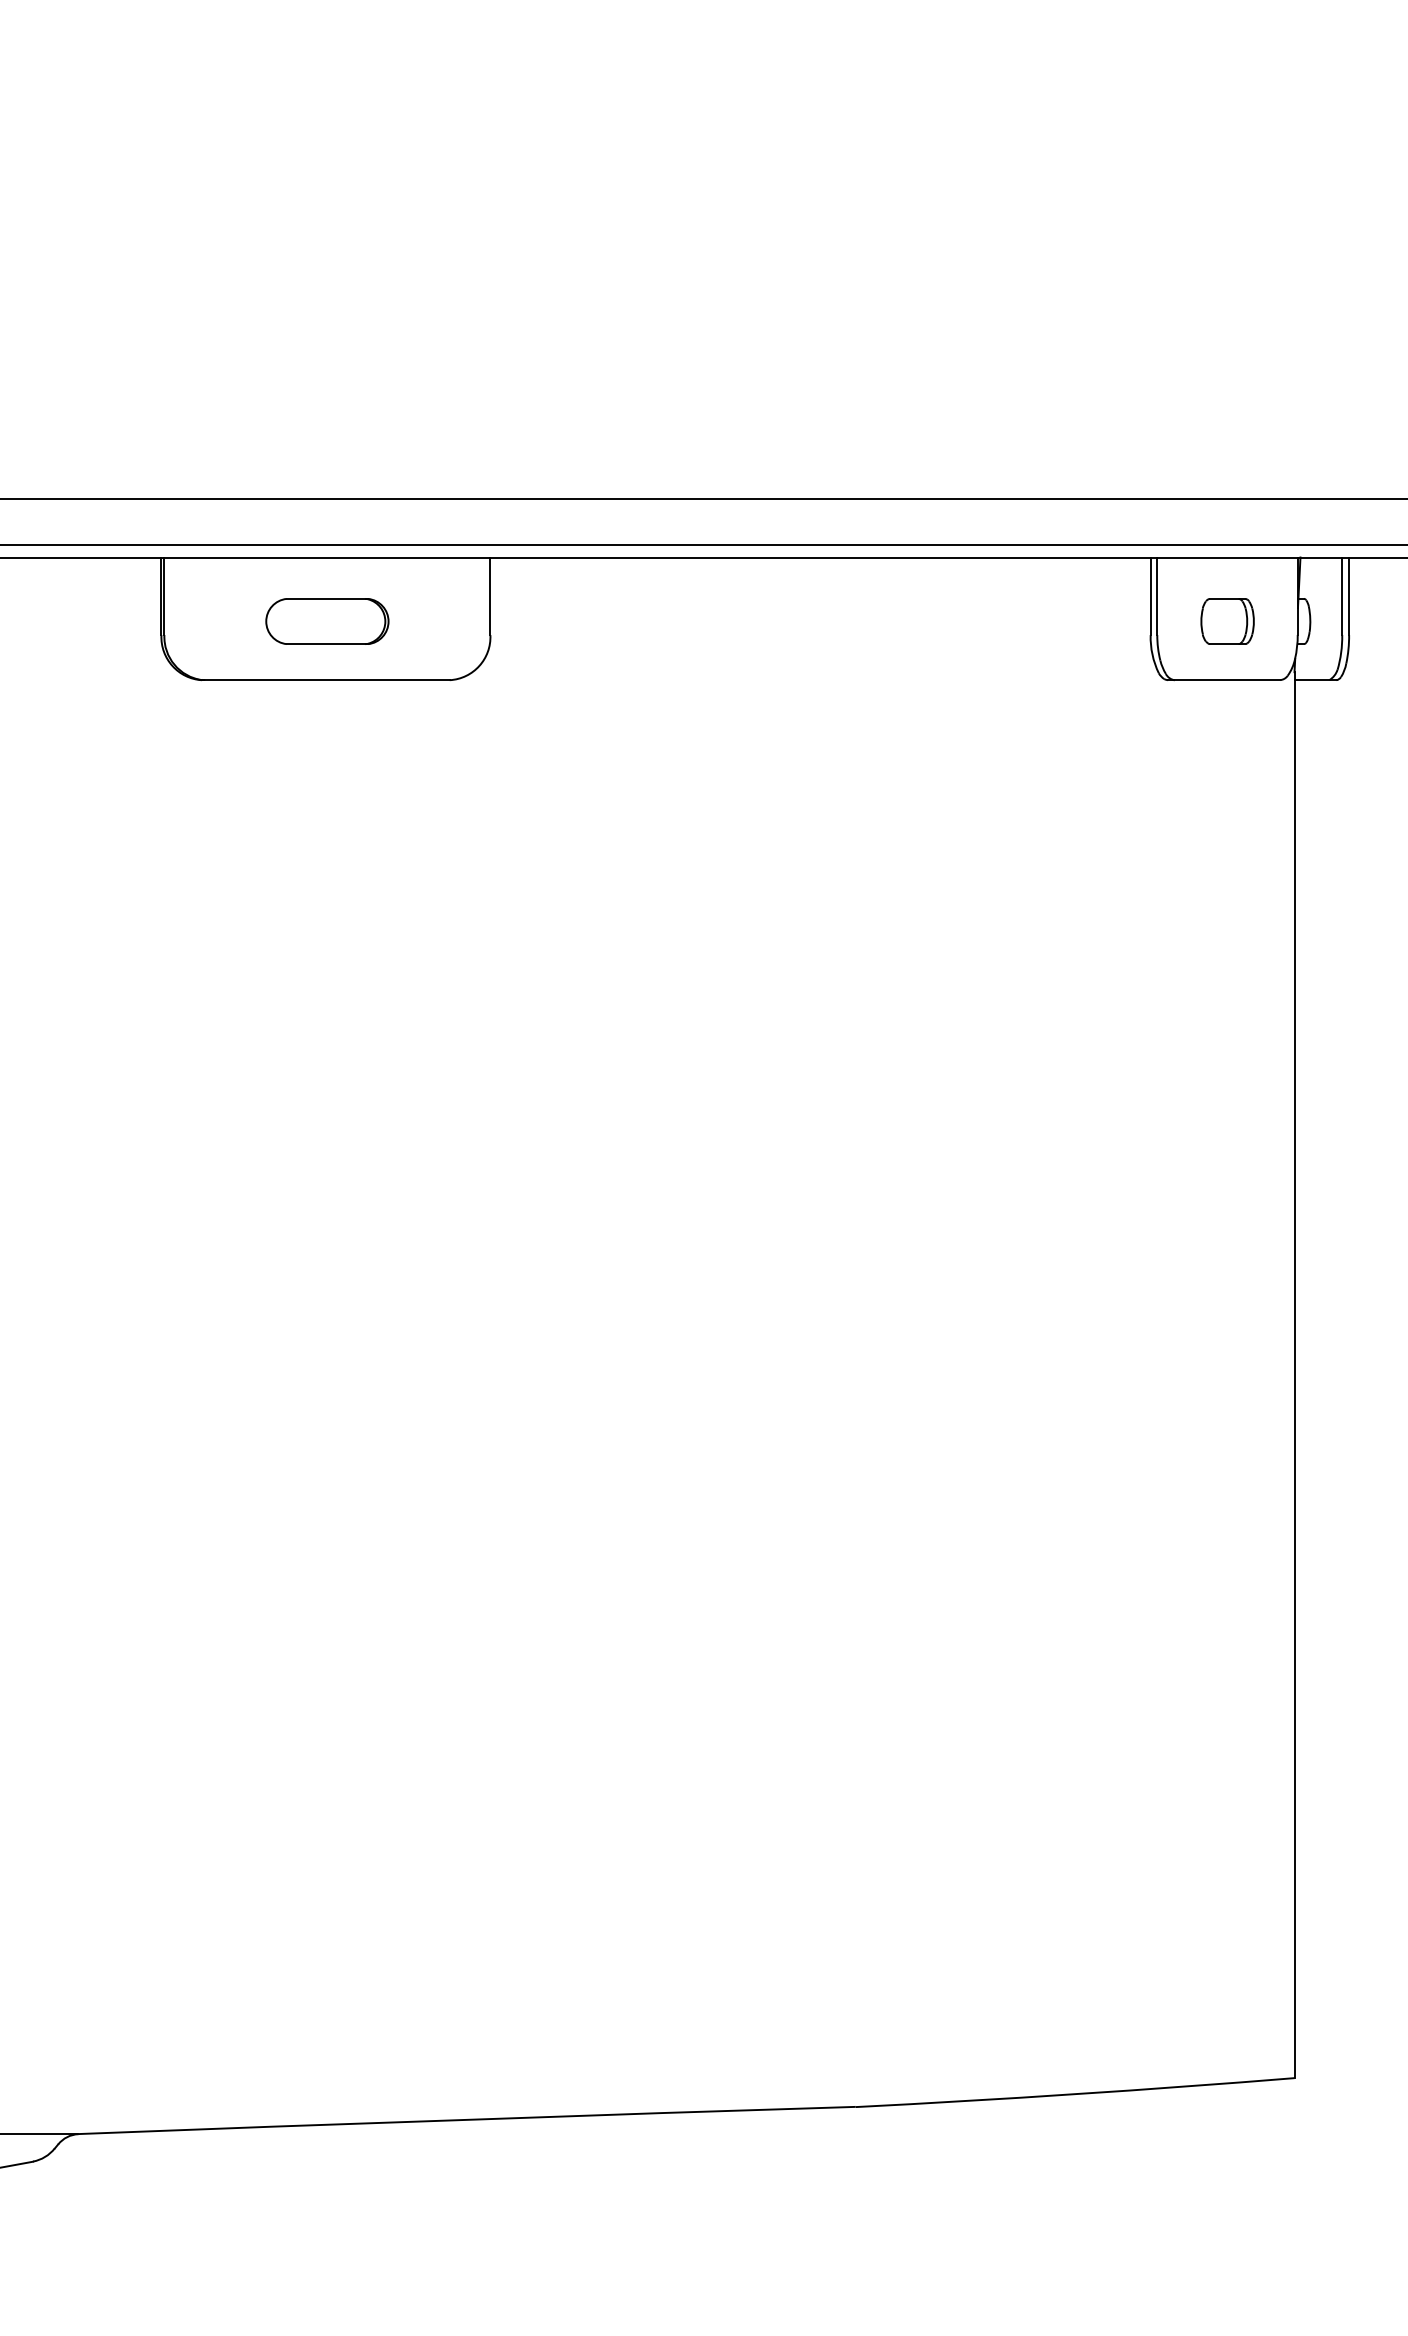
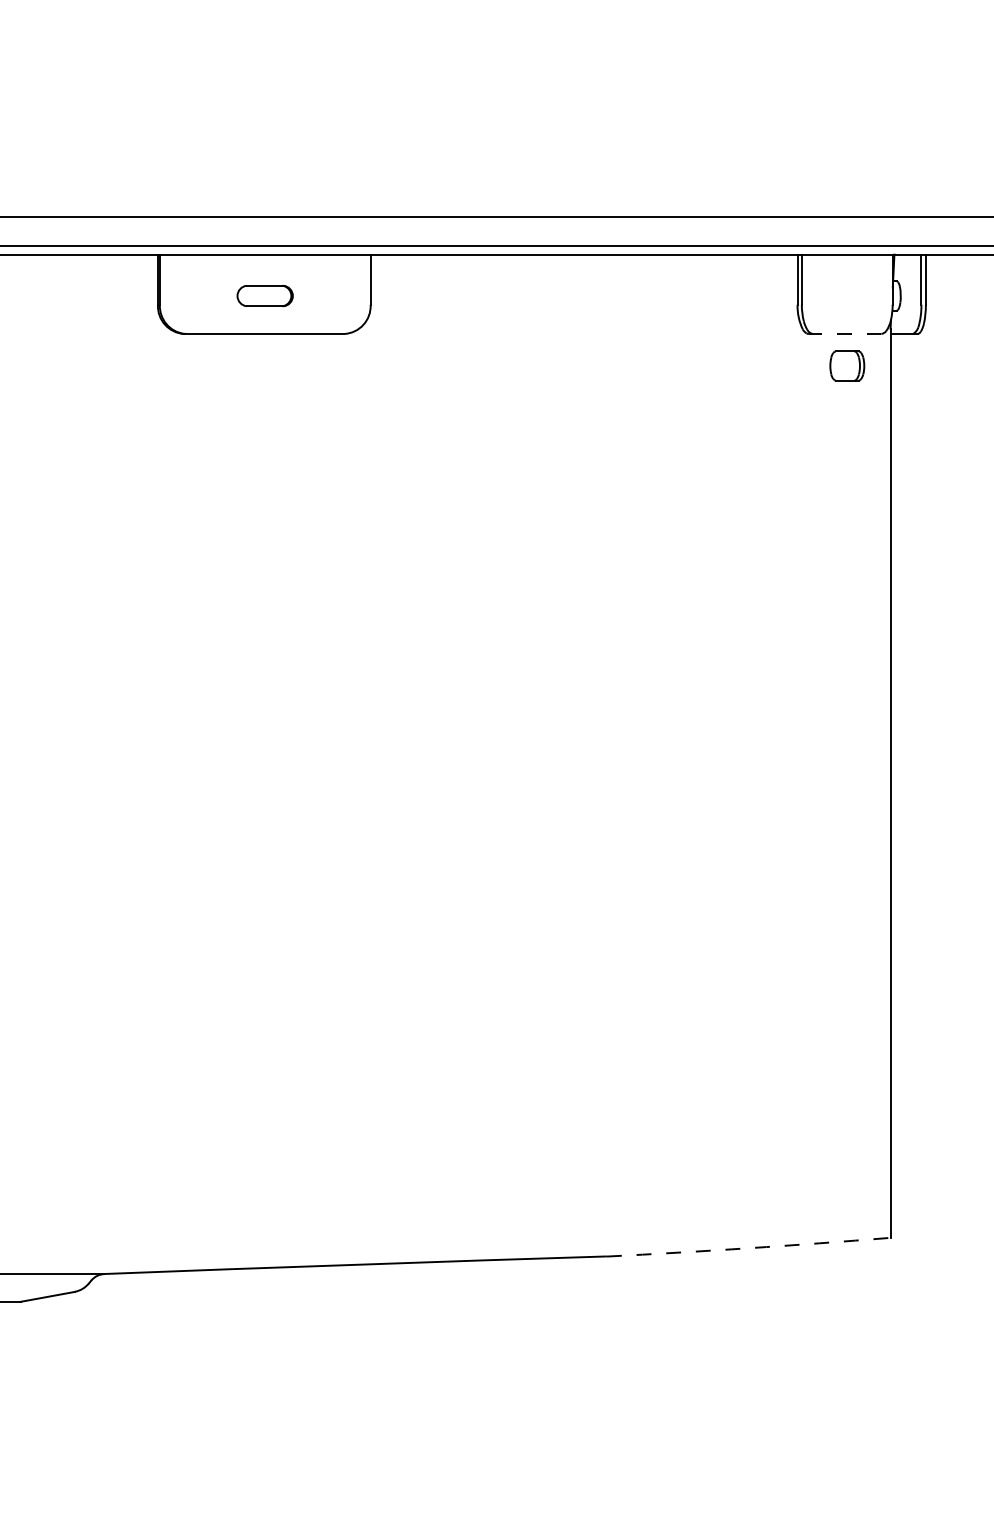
part: (326, 620) -> (264, 295), size x0.7
part: (1227, 620) -> (847, 365), moved
line: (1223, 681) -> (844, 334), solid -> dashed
arc: (1074, 2094) -> (748, 1248), solid -> dashed

